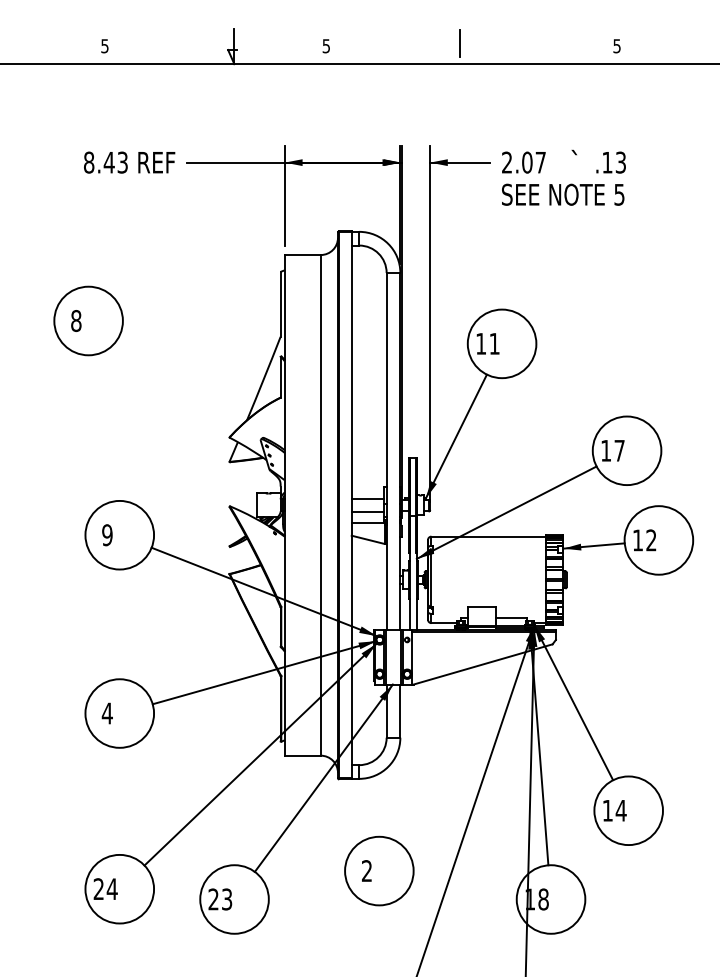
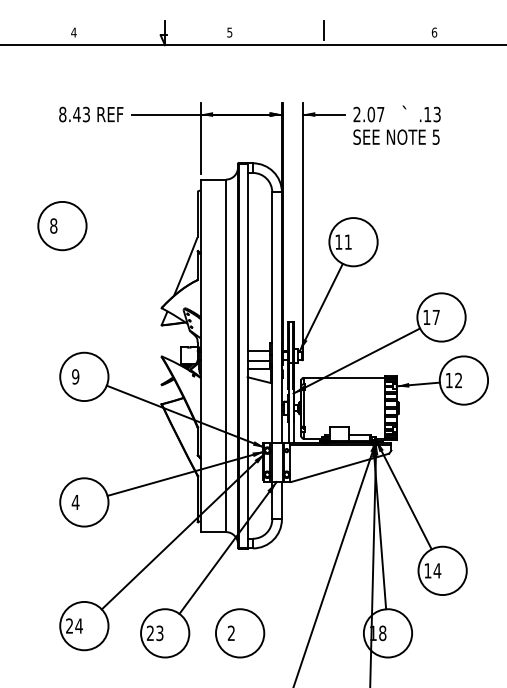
text: (104, 46) -> (73, 32), 5 -> 4
text: (617, 46) -> (434, 32), 5 -> 6
part: (379, 871) -> (240, 633), moved

